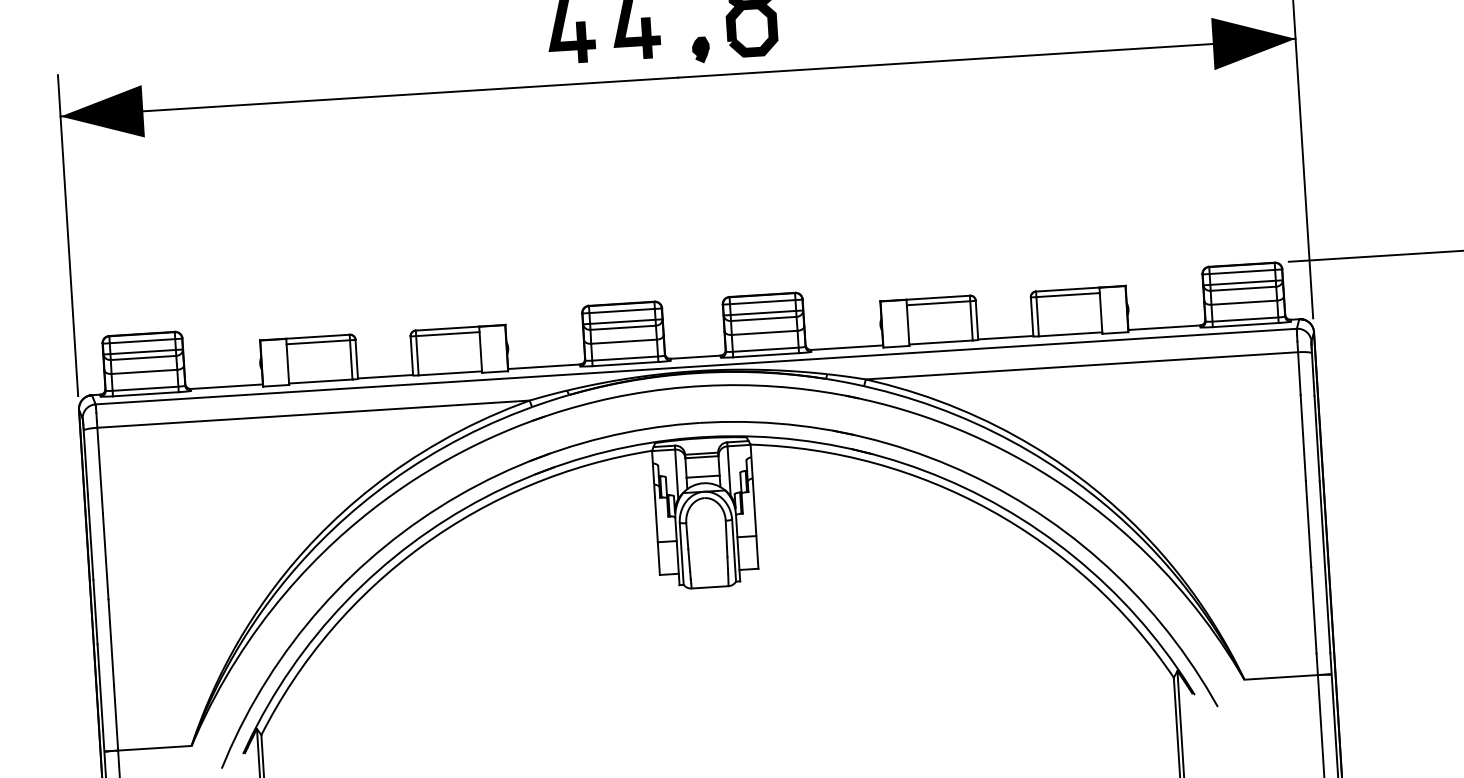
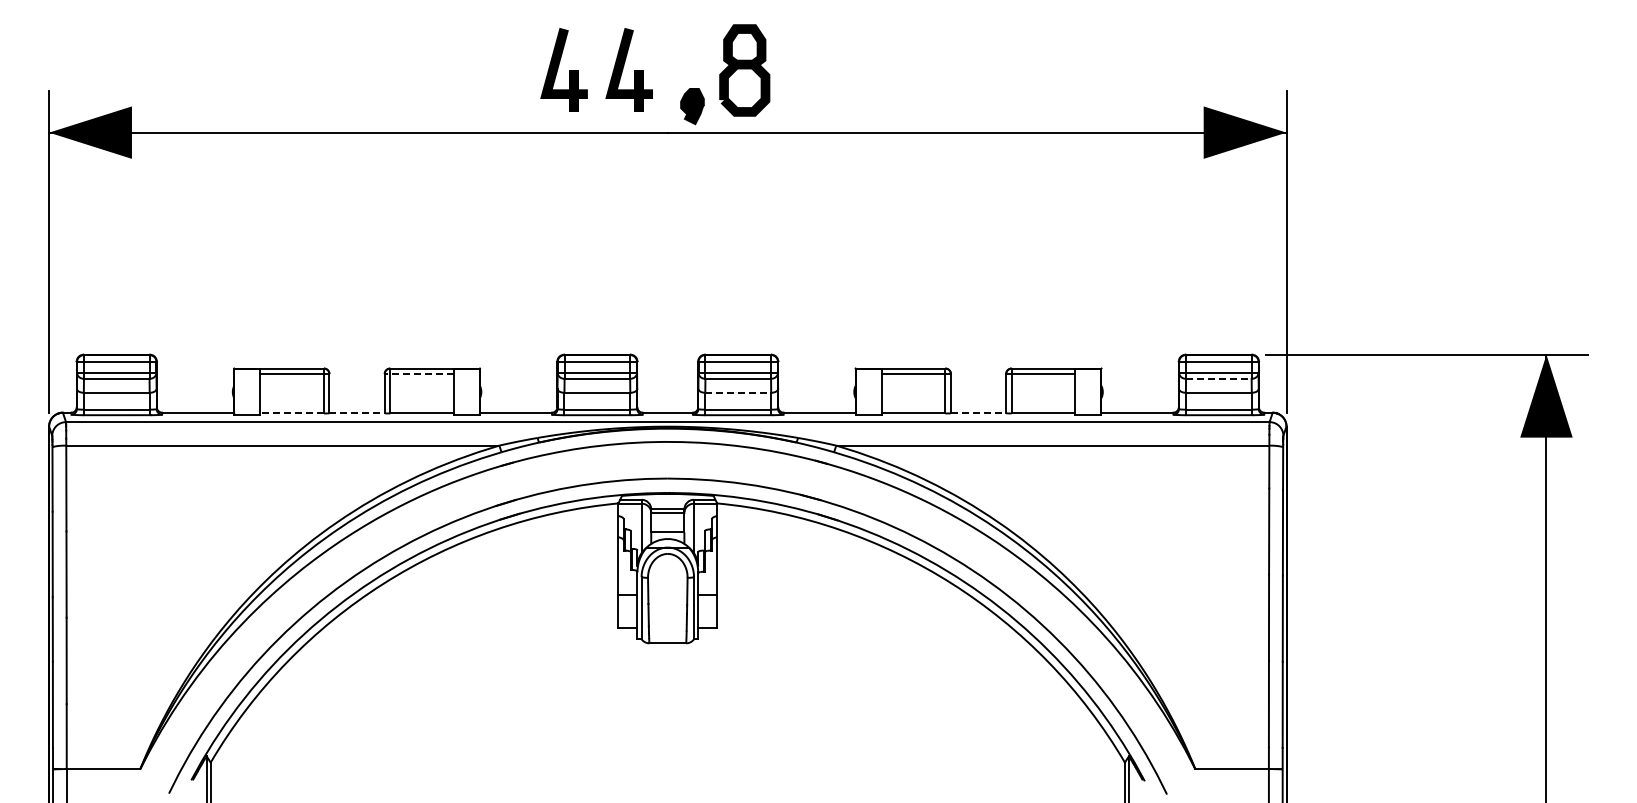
part: (701, 50) -> (692, 106), size x1.4
line: (1243, 288) -> (1218, 378), solid -> dashed
line: (764, 332) -> (738, 392), solid -> dashed
line: (445, 334) -> (419, 374), solid -> dashed
line: (1005, 337) -> (978, 412), solid -> dashed
line: (385, 376) -> (357, 412), solid -> dashed
line: (321, 381) -> (292, 413), solid -> dashed

